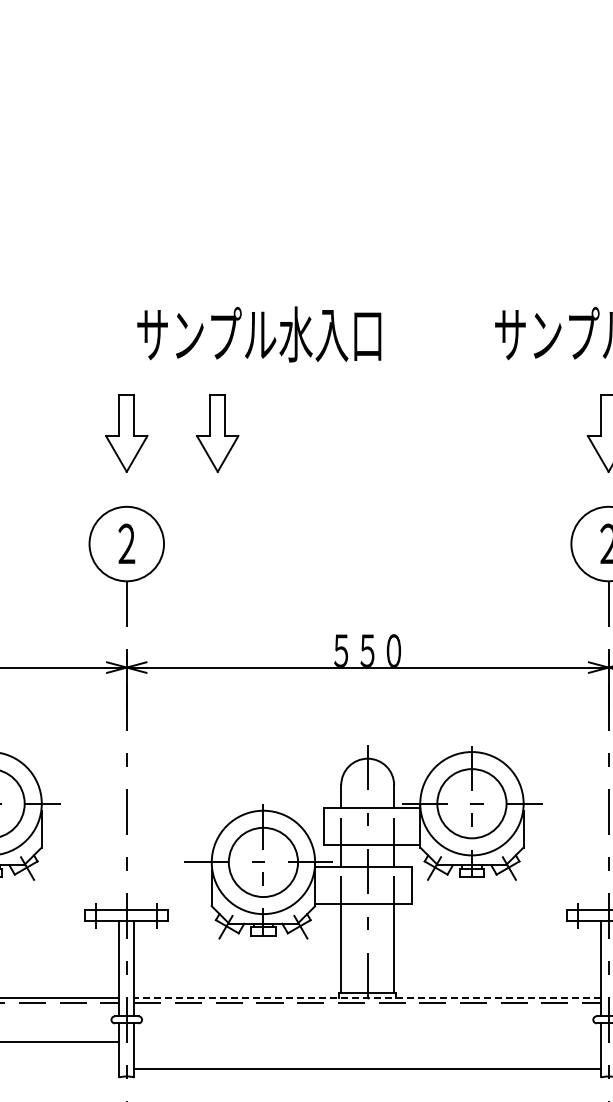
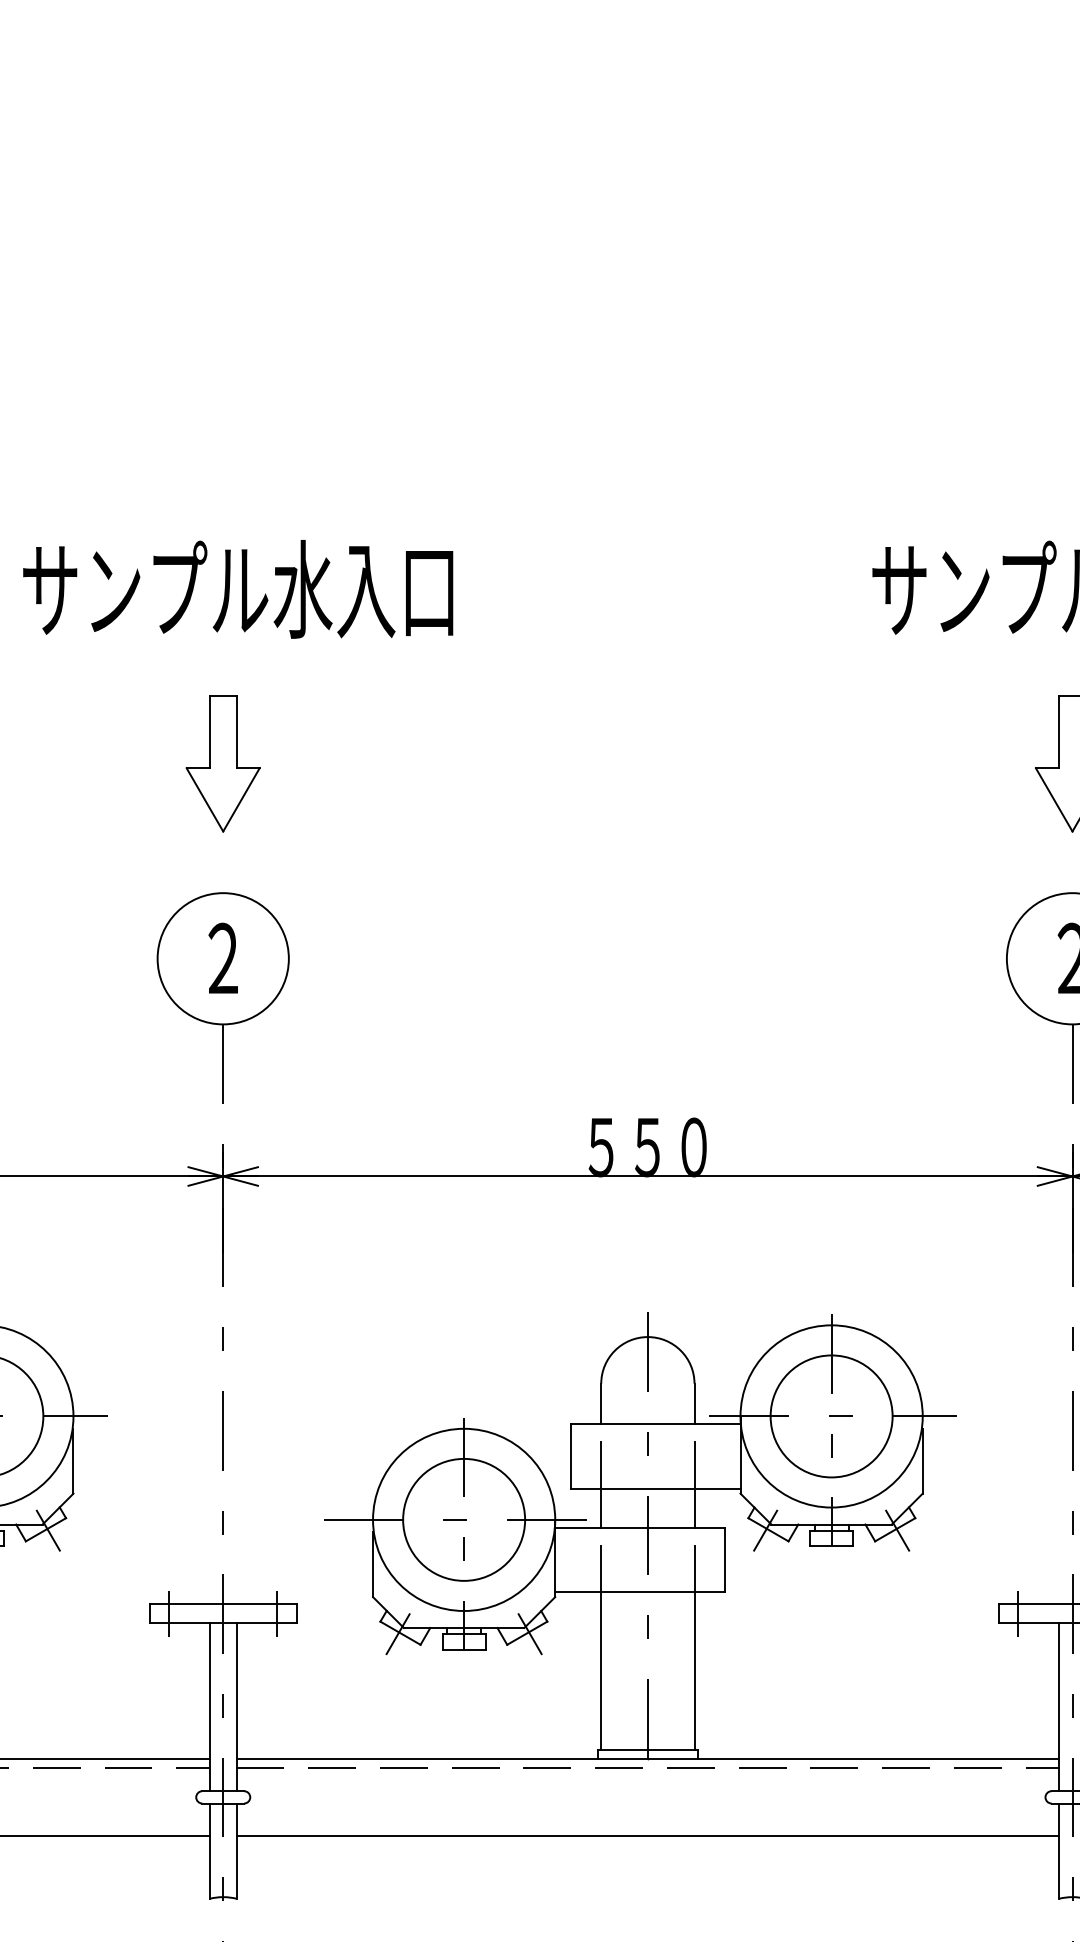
text: (259, 334) -> (238, 589), moved
part: (217, 433) -> (383, 763), removed
line: (367, 997) -> (647, 1757), dashed -> solid
line: (367, 1068) -> (647, 1835), moved

